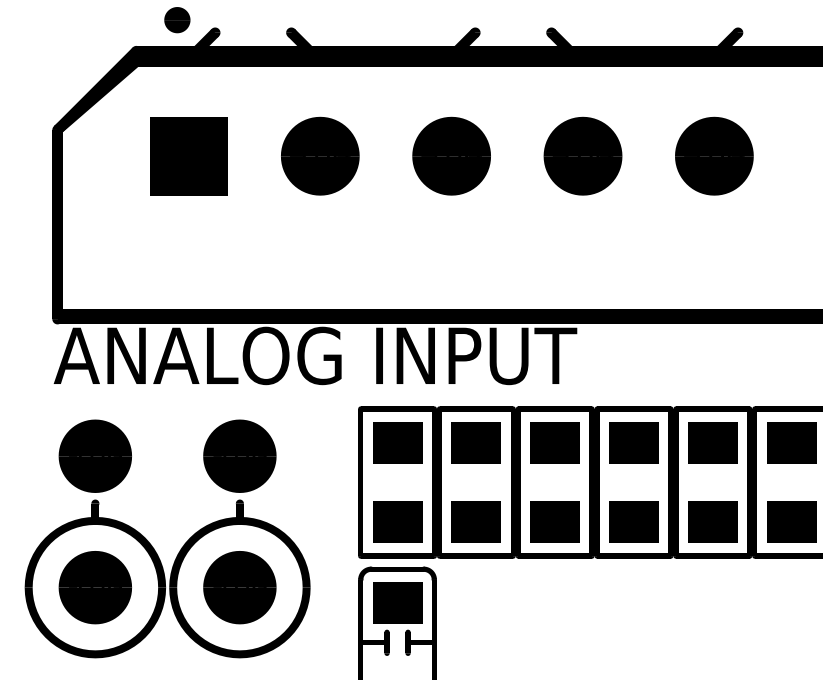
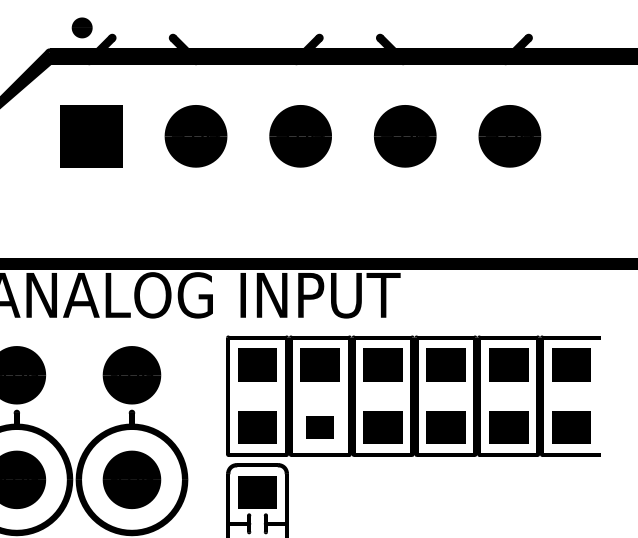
part: (475, 521) -> (319, 427), size x0.7

